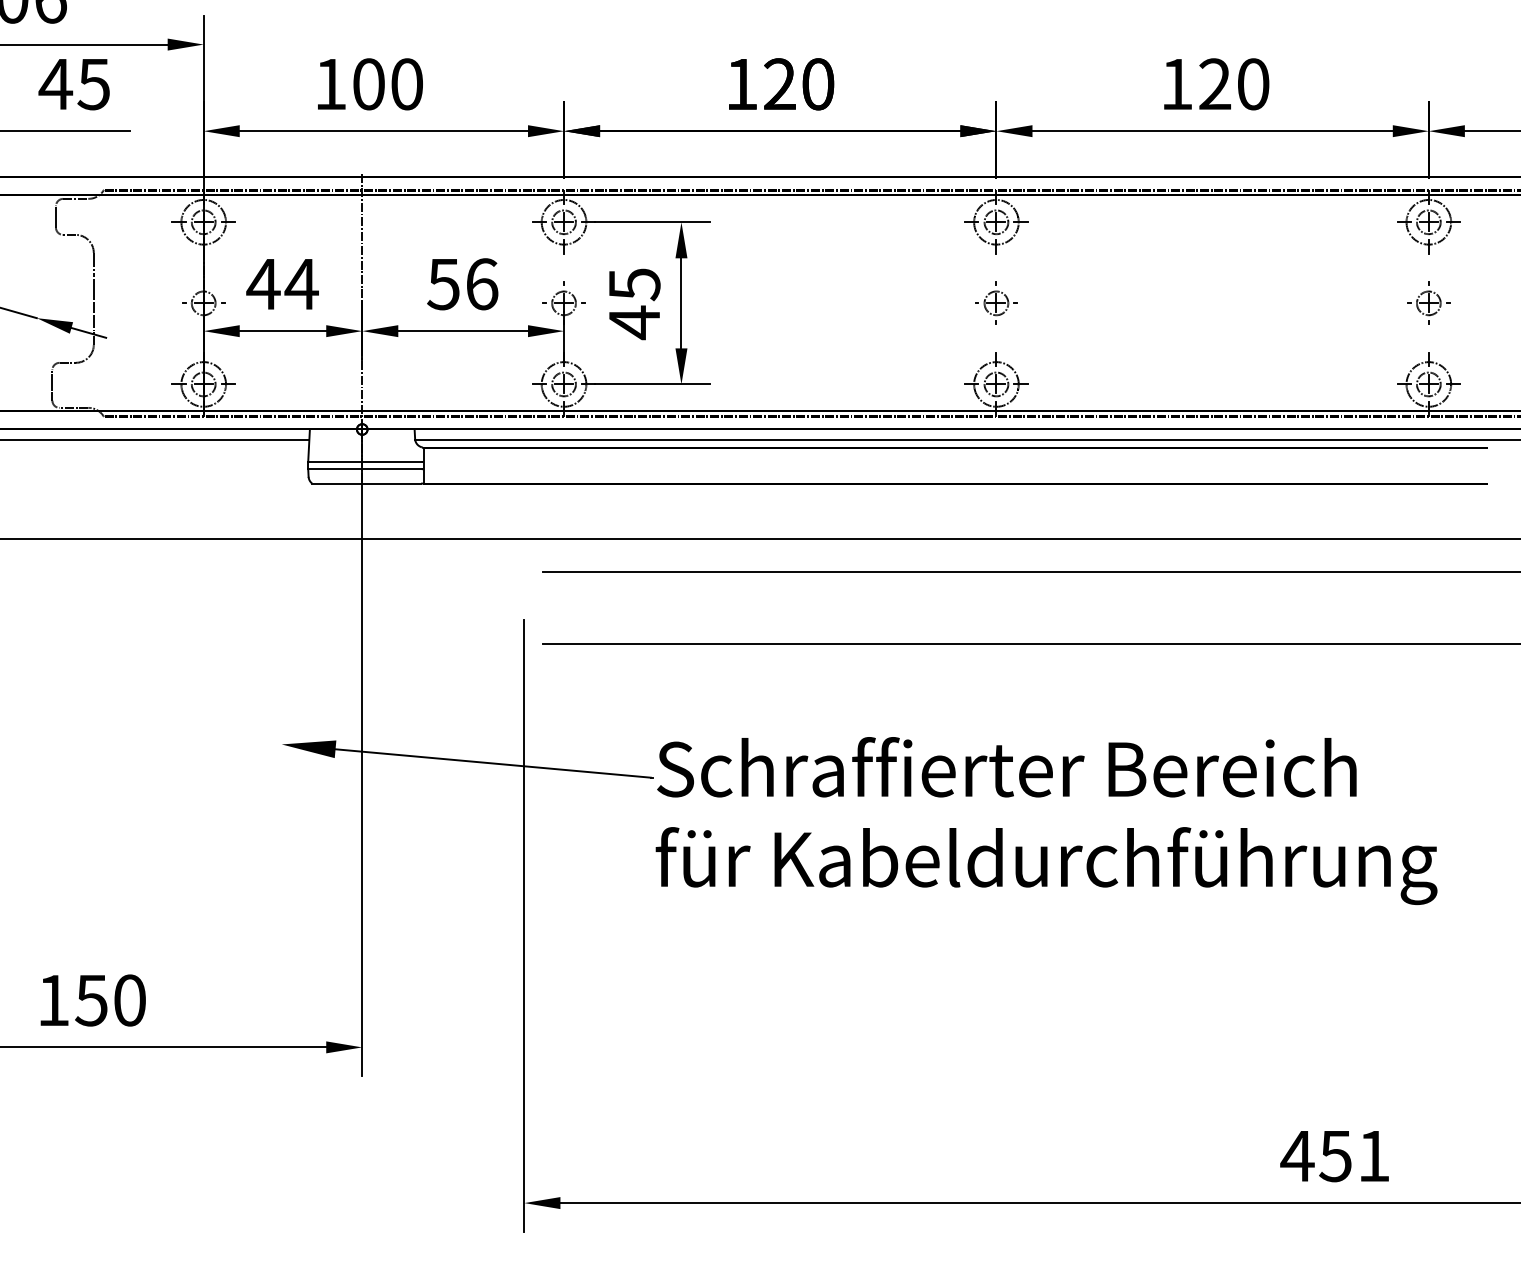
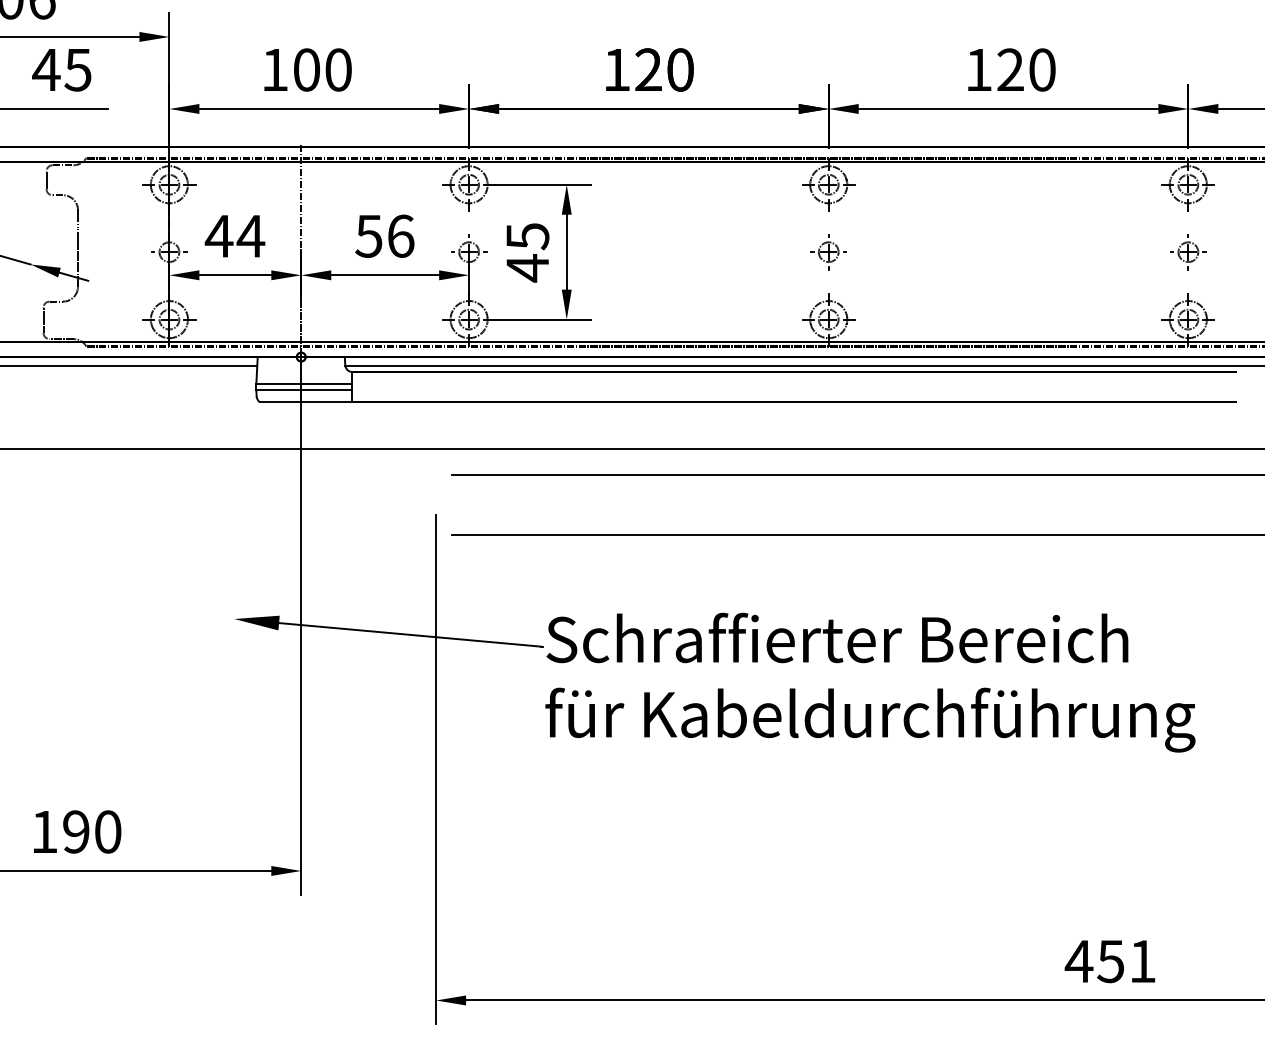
text: (91, 1000) -> (76, 831), 150 -> 190

